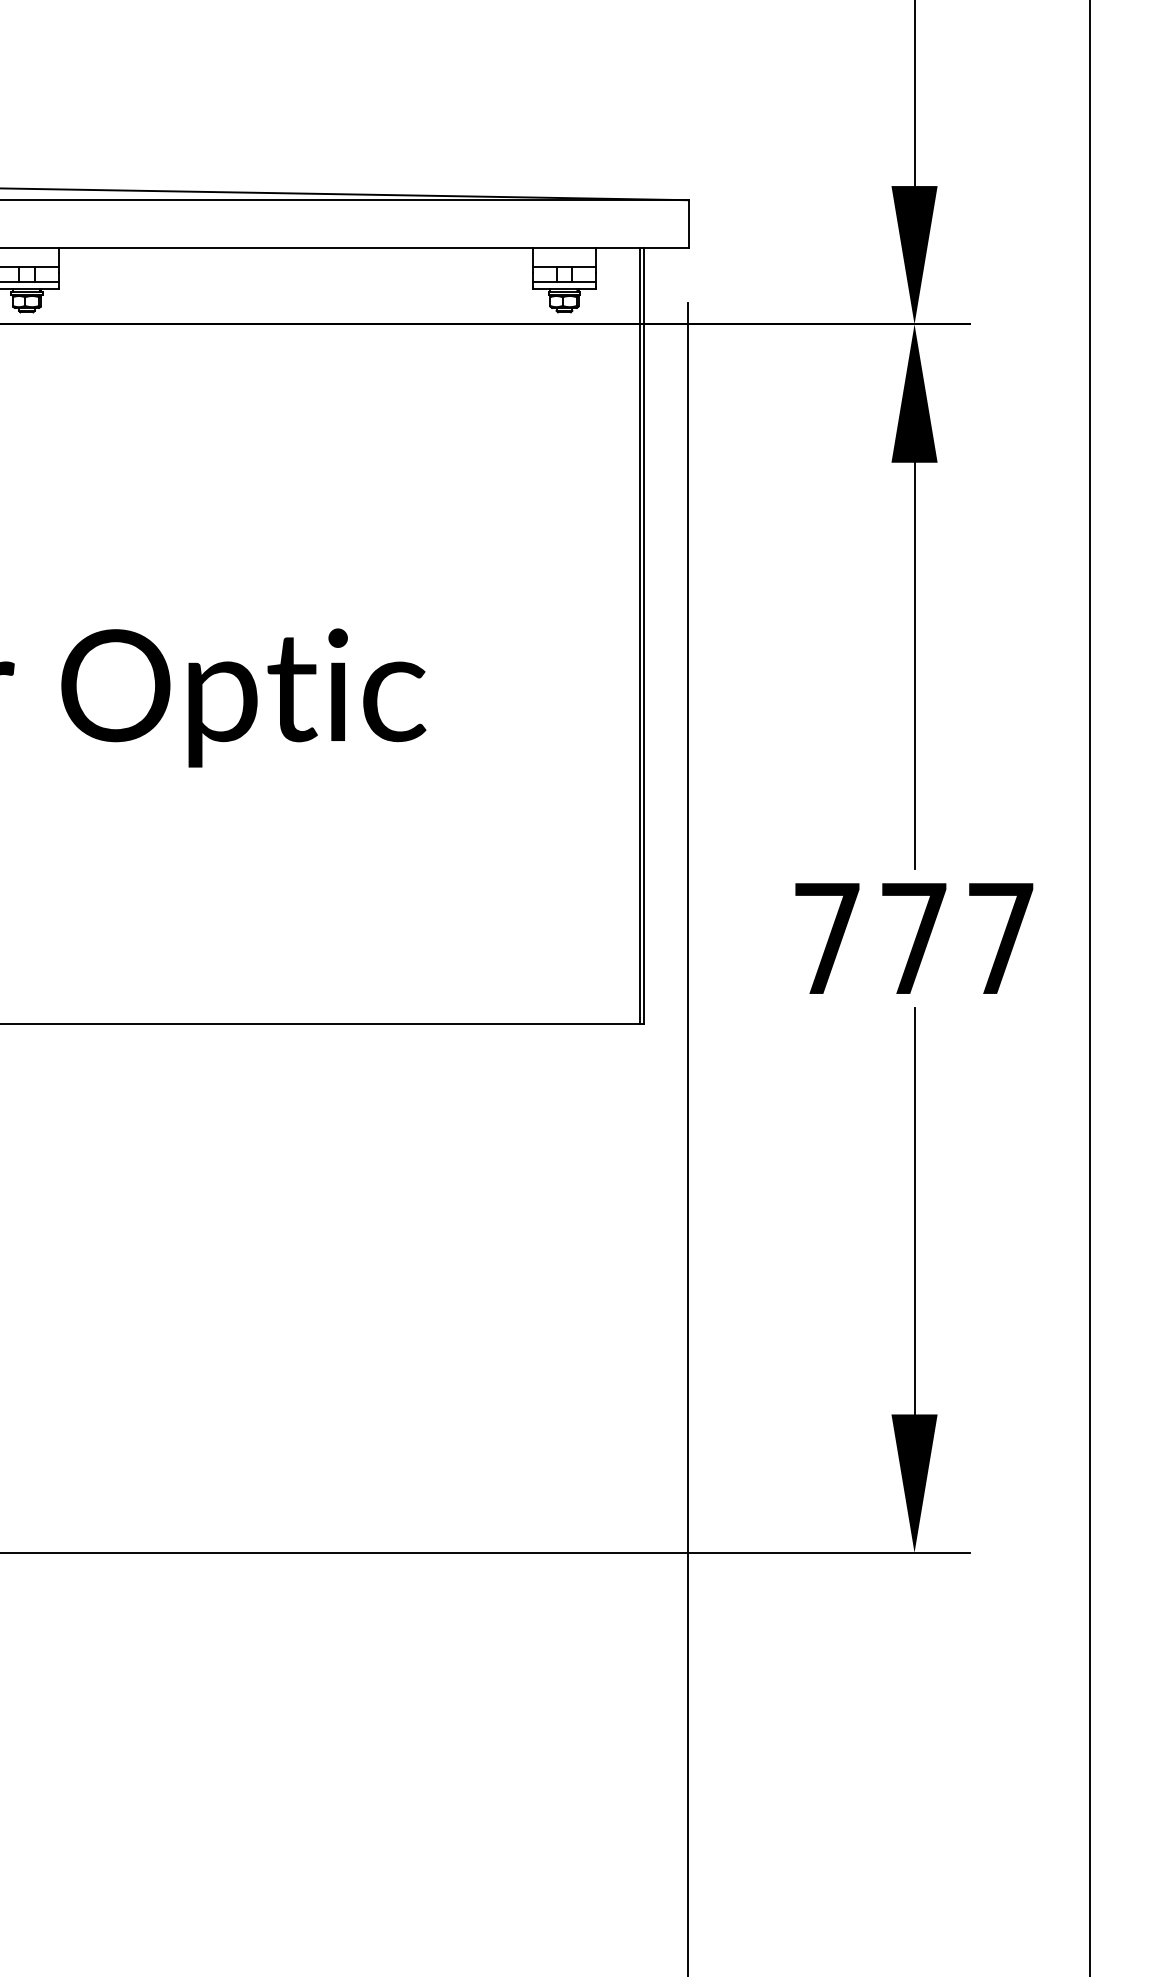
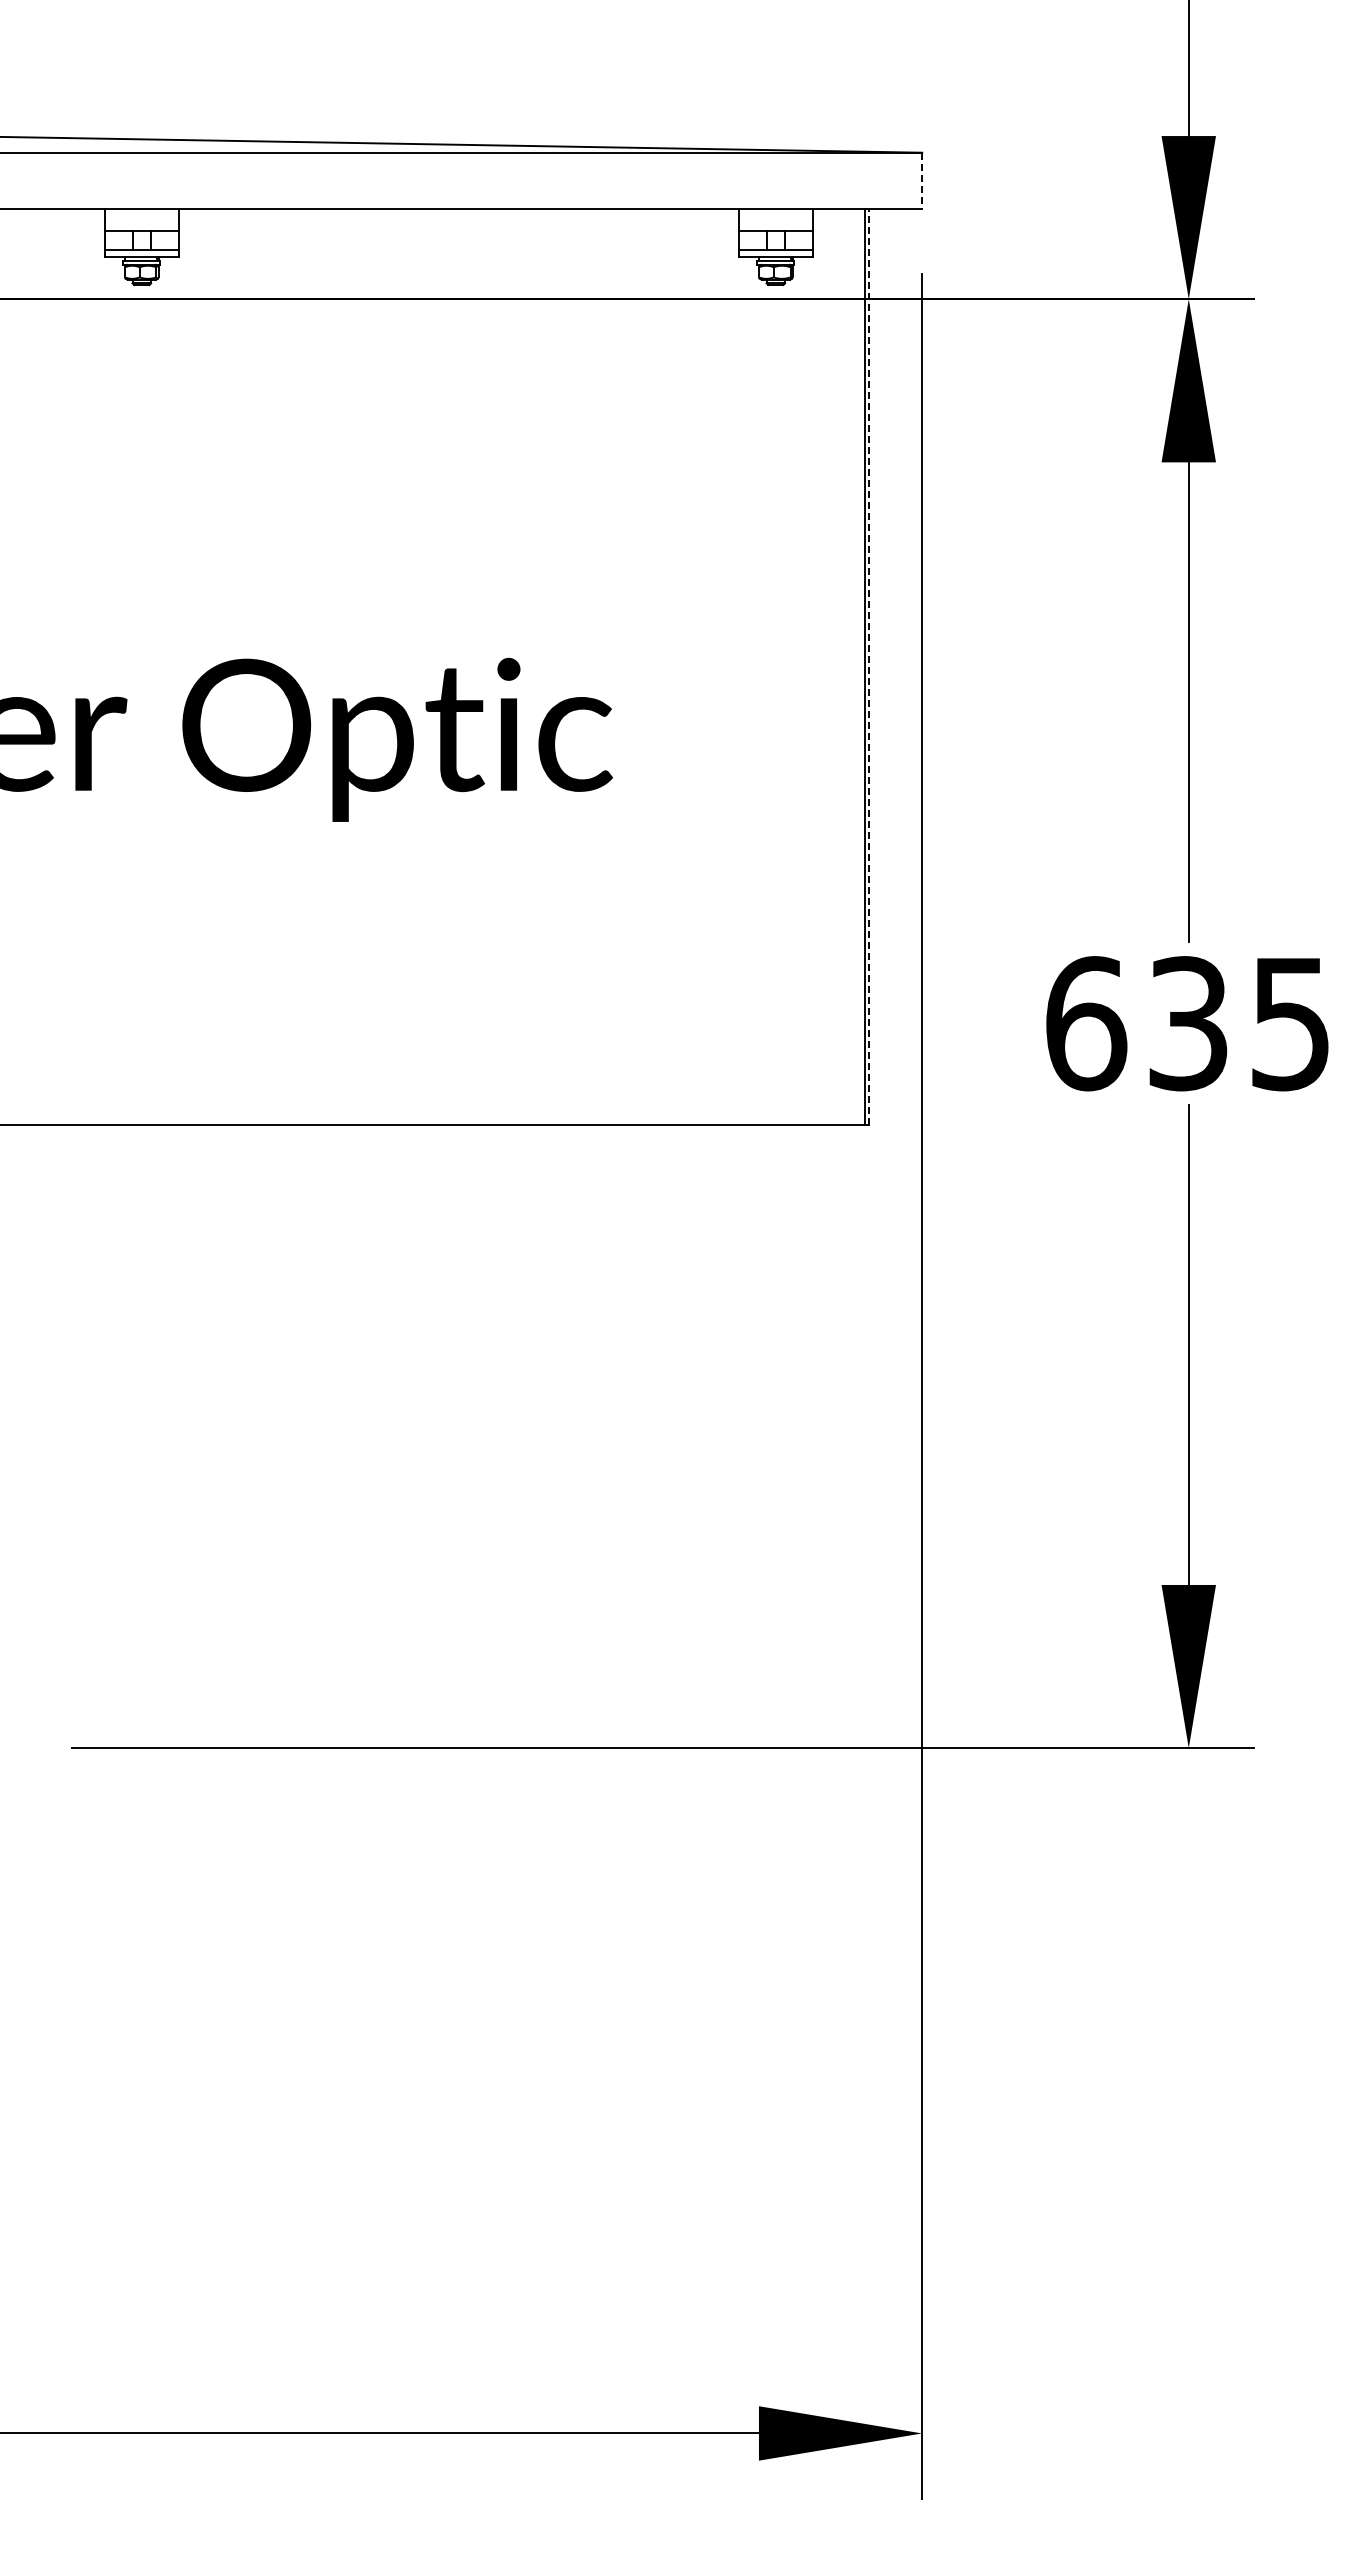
line: (688, 223) -> (922, 180), solid -> dashed
line: (643, 635) -> (869, 666), solid -> dashed
text: (913, 938) -> (1187, 1023), 777 -> 635

